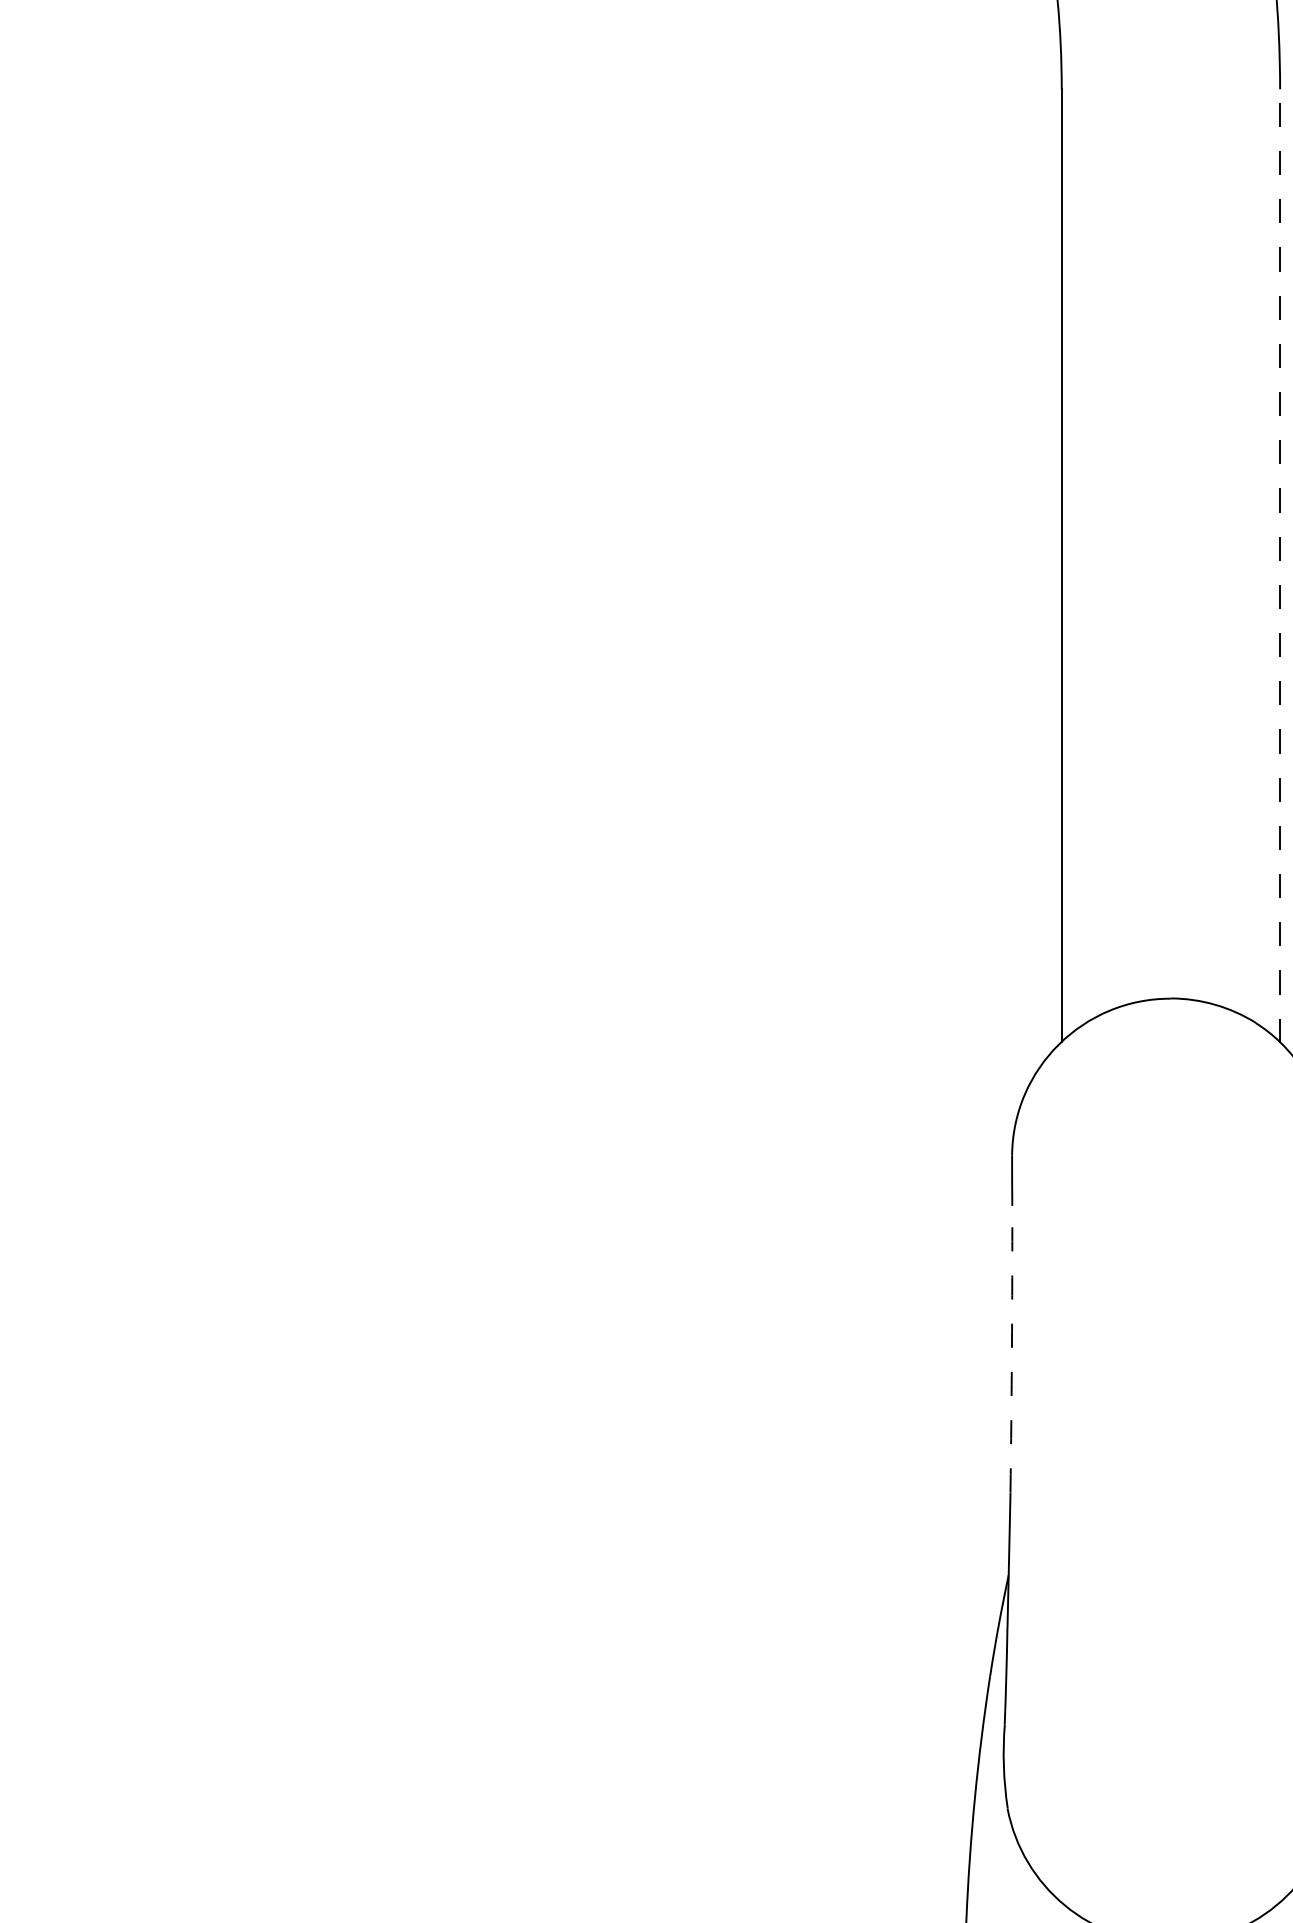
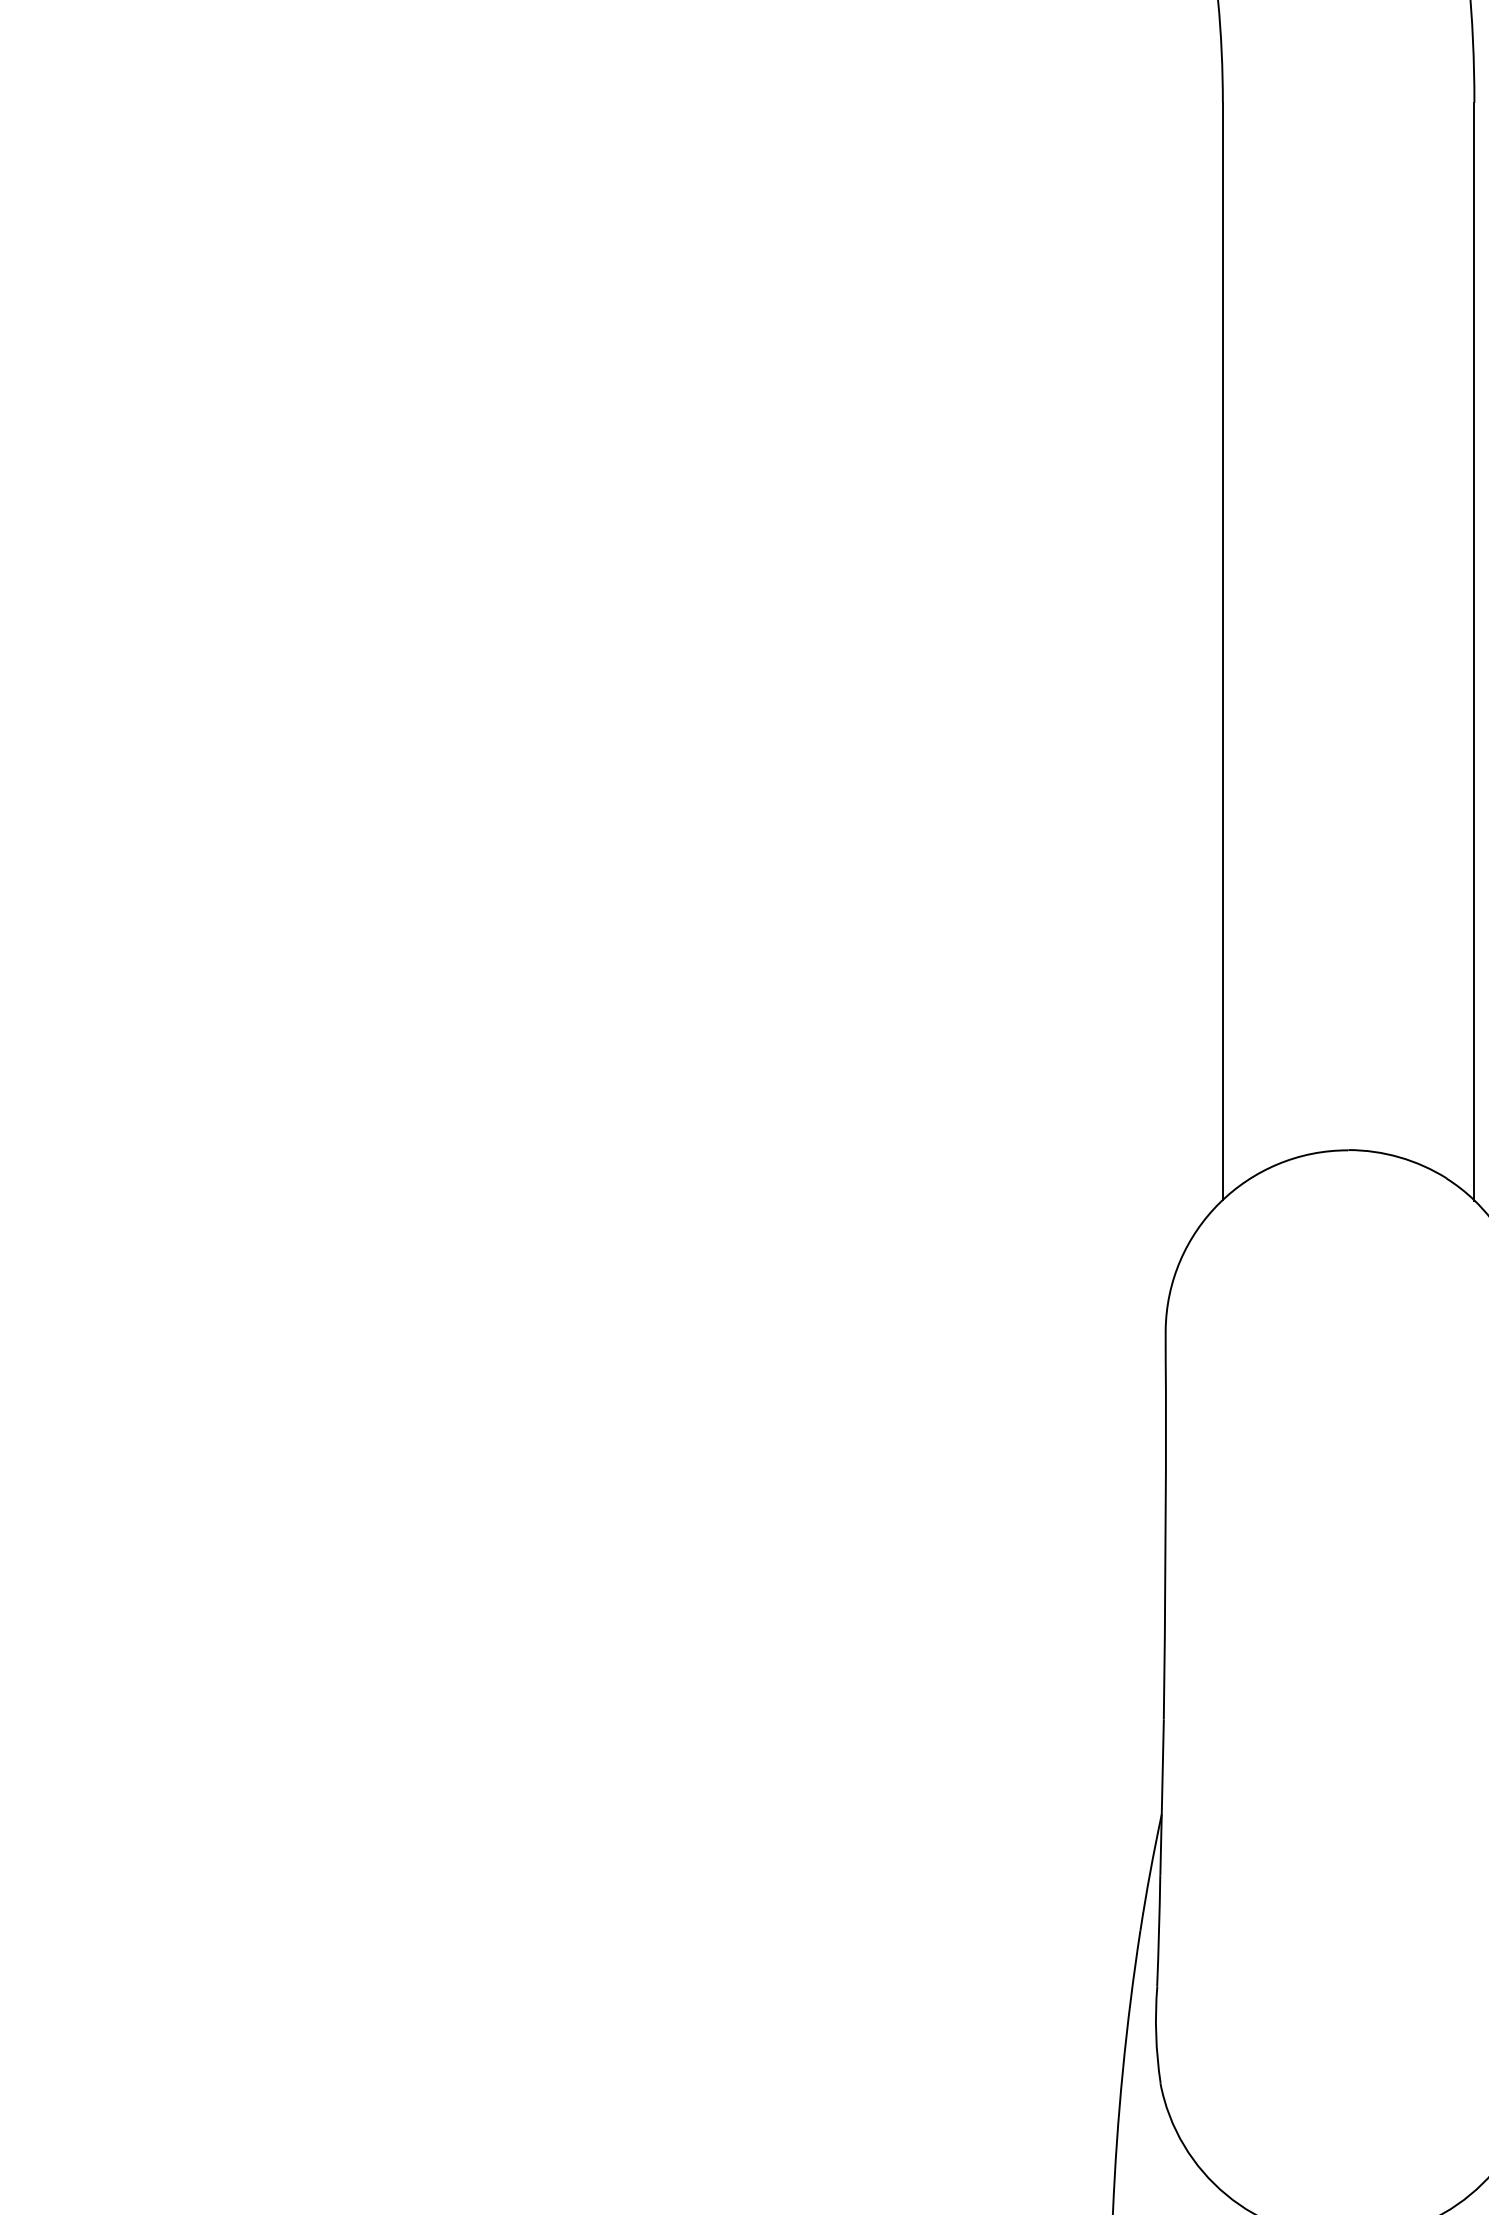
line: (1279, 566) -> (1473, 652), dashed -> solid
arc: (1011, 1349) -> (1164, 1554), dashed -> solid

